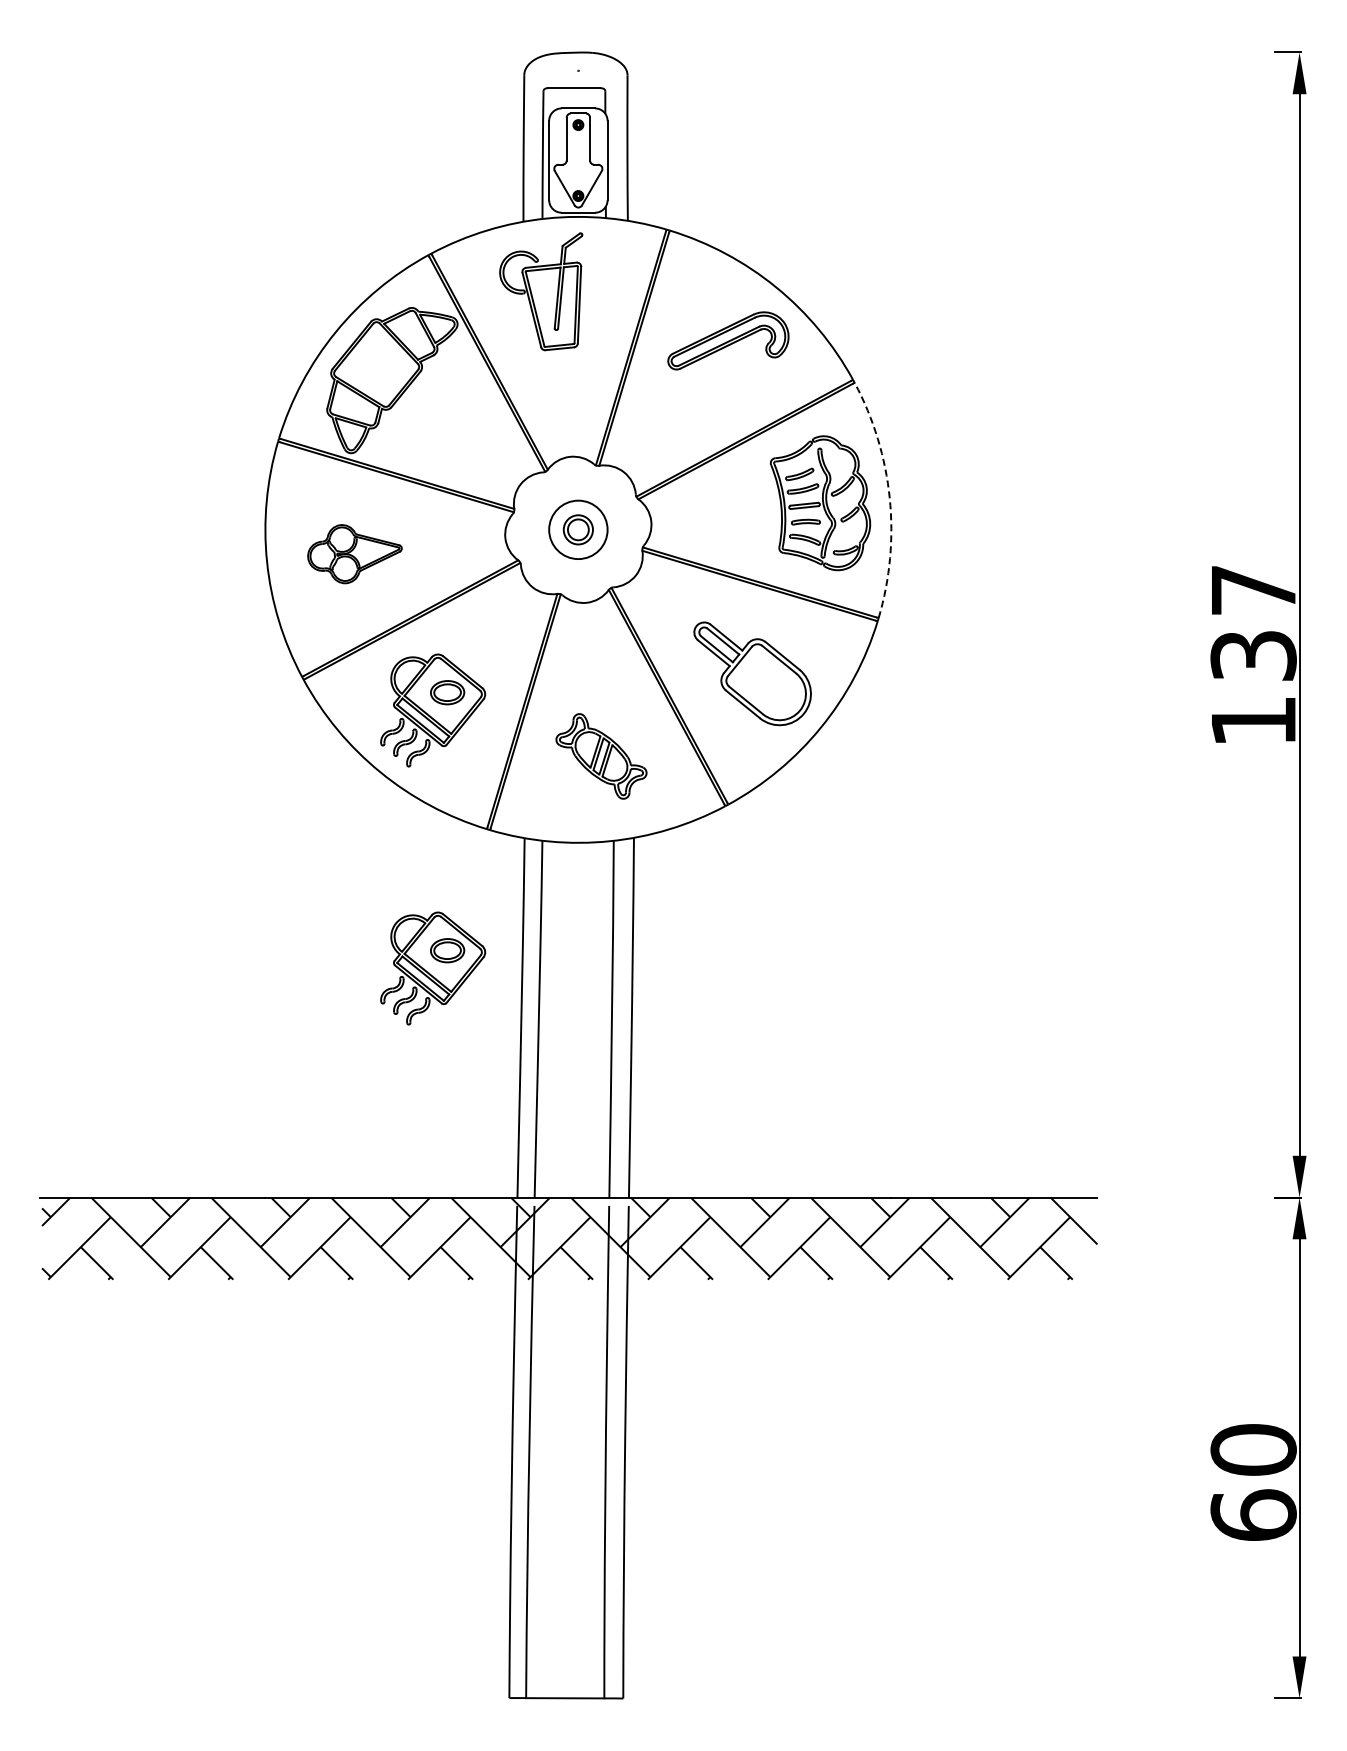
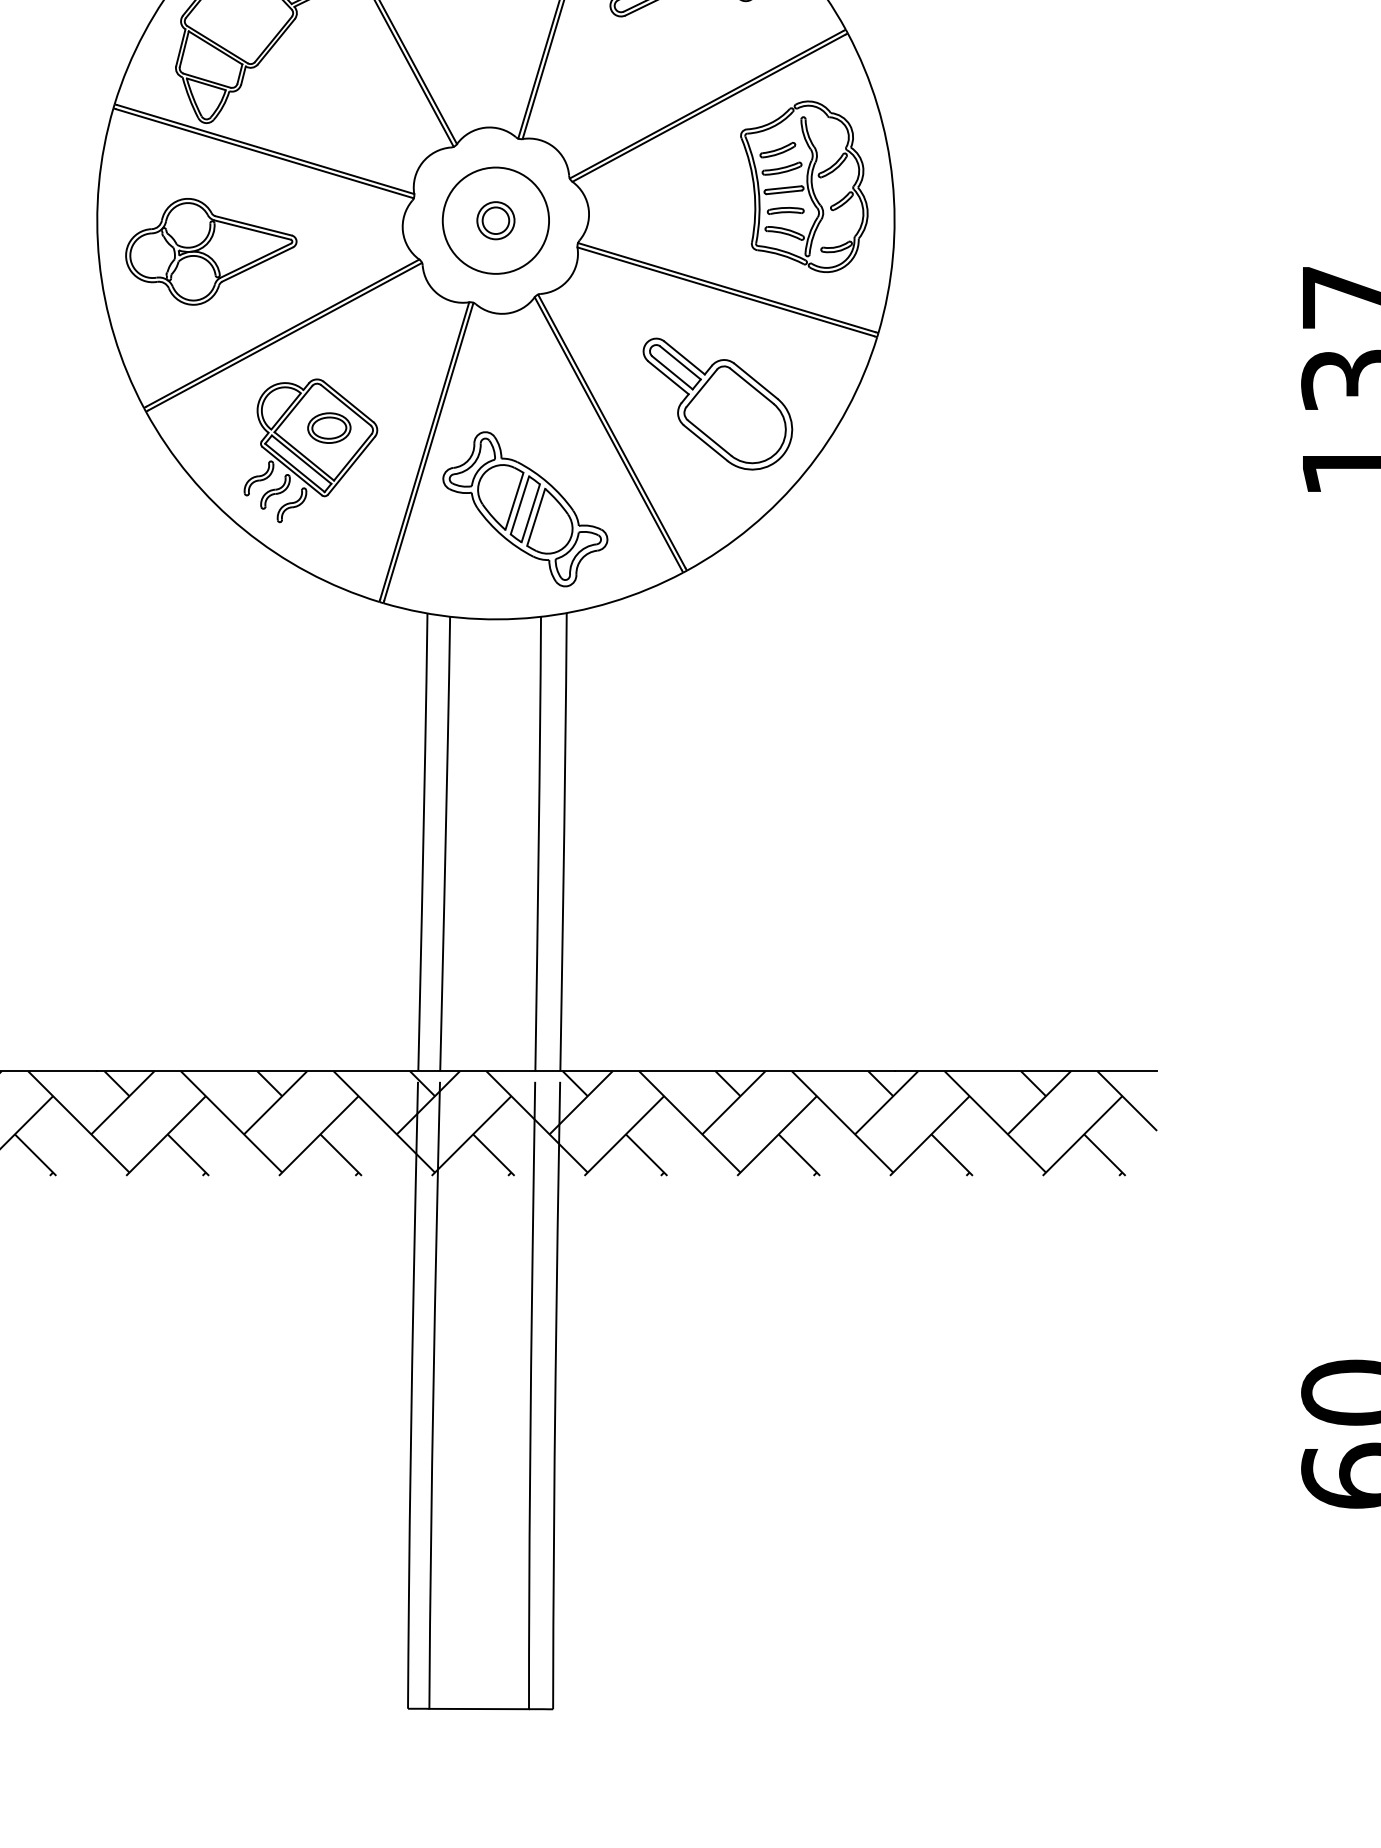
arc: (889, 498) -> (892, 180), dashed -> solid
circle: (578, 529) -> (496, 220), size x1.43
part: (354, 553) -> (210, 250), size x1.43
part: (601, 756) -> (525, 509), size x1.43
part: (433, 968) -> (311, 779), removed

